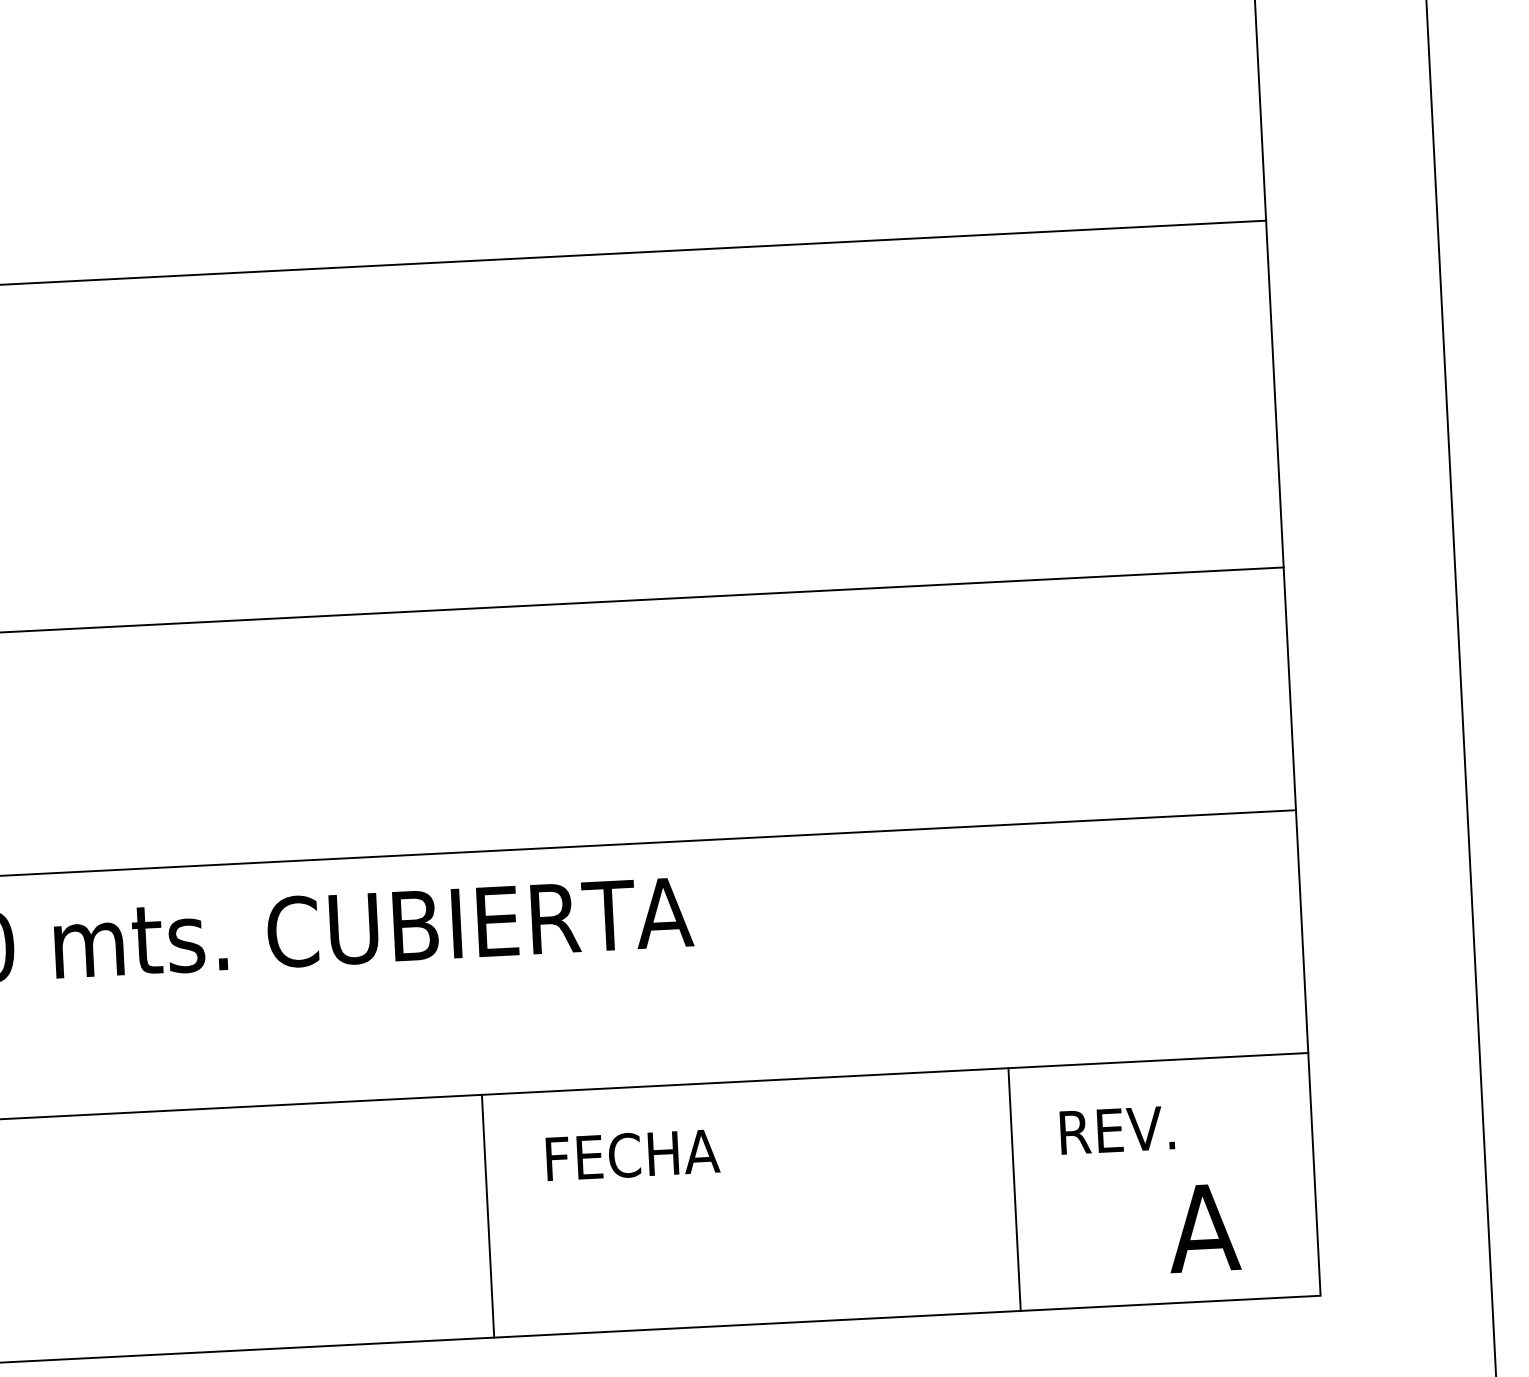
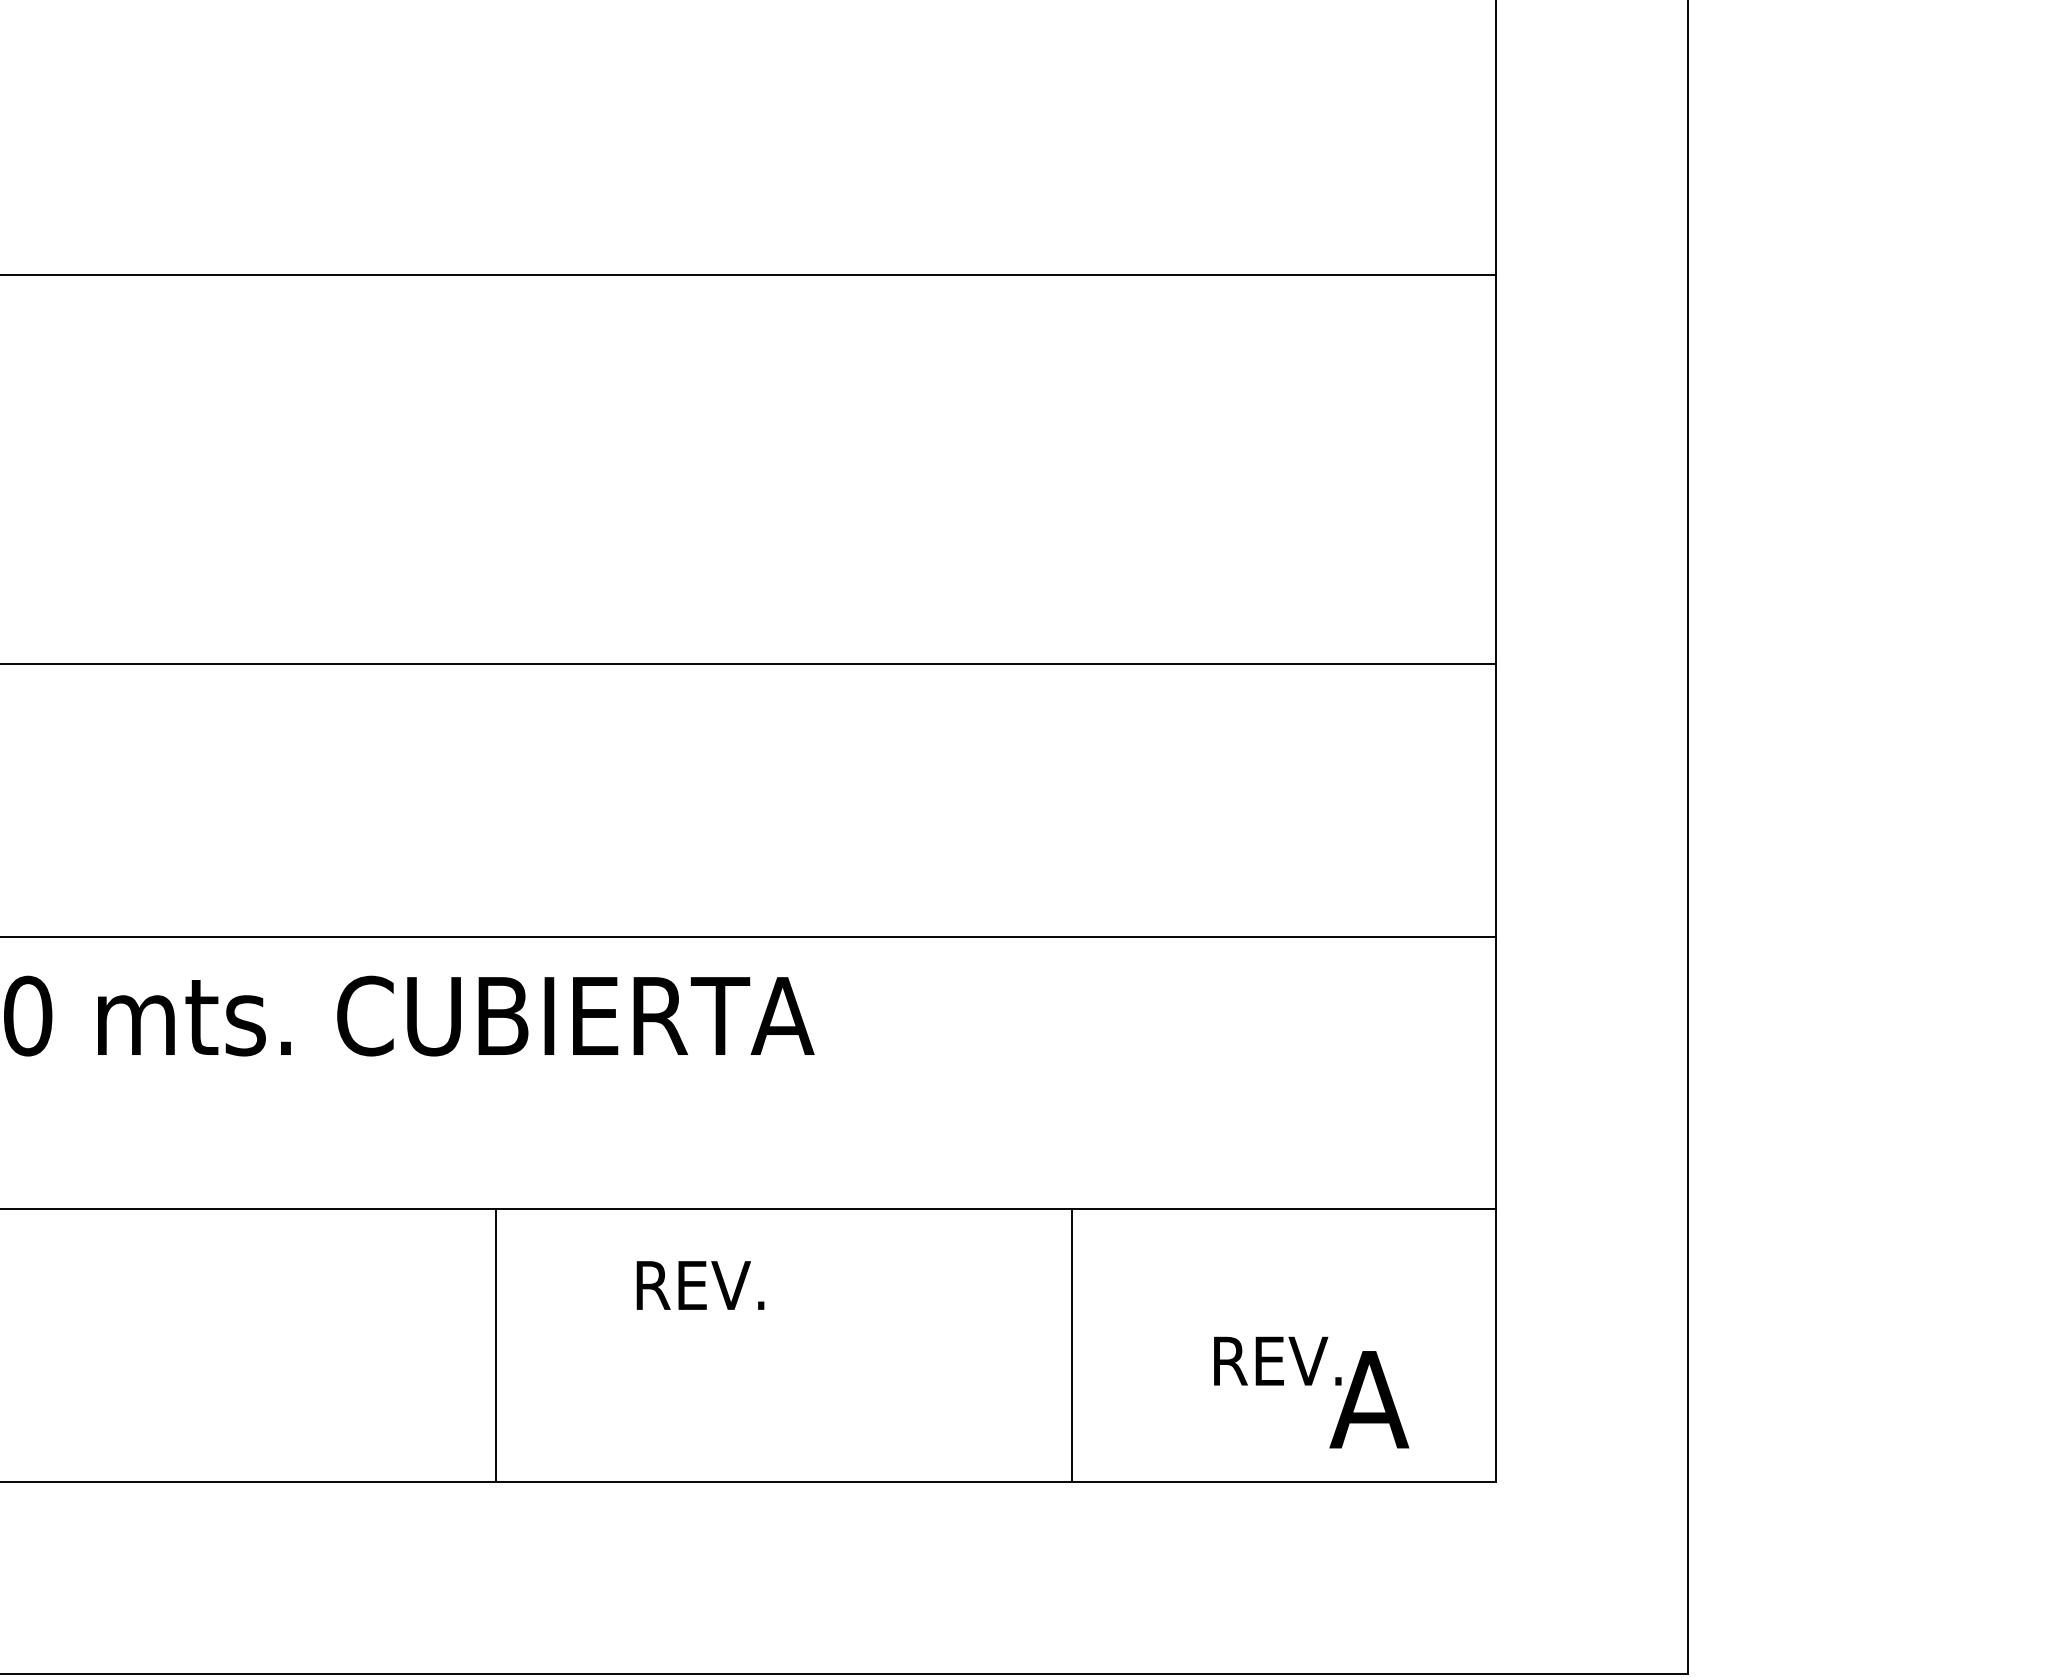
text: (1117, 1129) -> (1277, 1360), moved
text: (635, 1155) -> (736, 1285), FECHA -> REV.
line: (1014, 1189) -> (1072, 1345), moved
line: (487, 1216) -> (495, 1345), moved

